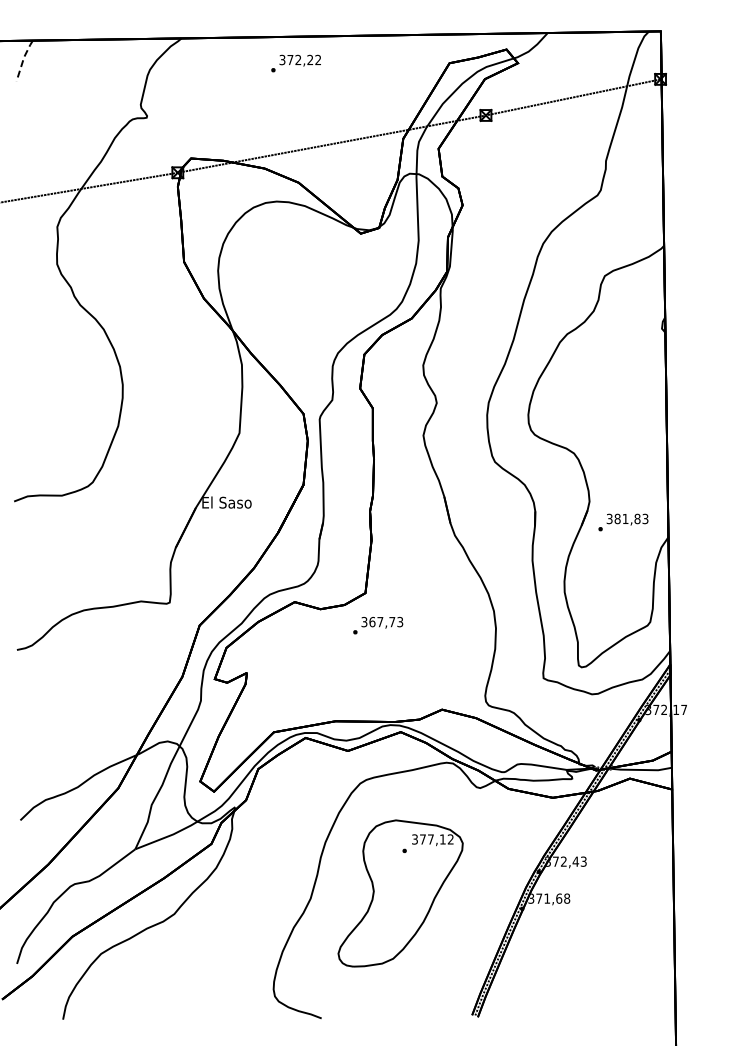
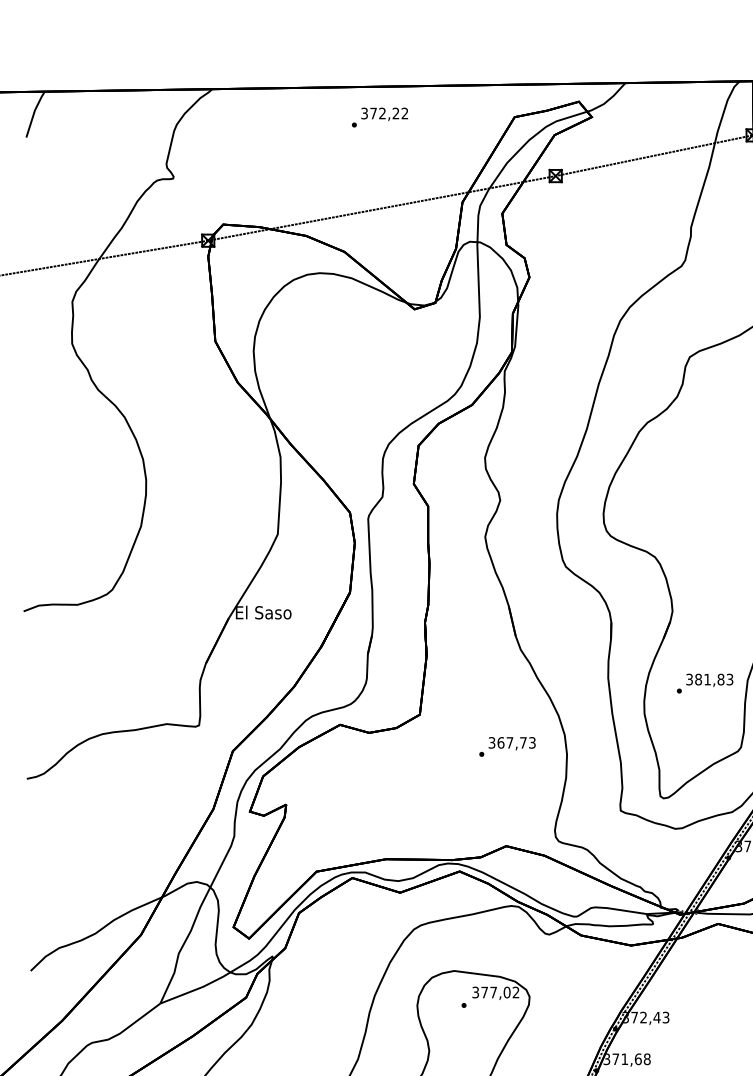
line: (23, 58) -> (34, 111), dashed -> solid
text: (295, 63) -> (379, 117), moved
text: (623, 522) -> (705, 683), moved
text: (378, 625) -> (507, 746), moved
text: (442, 839) -> (506, 992), 377,12 -> 377,02

